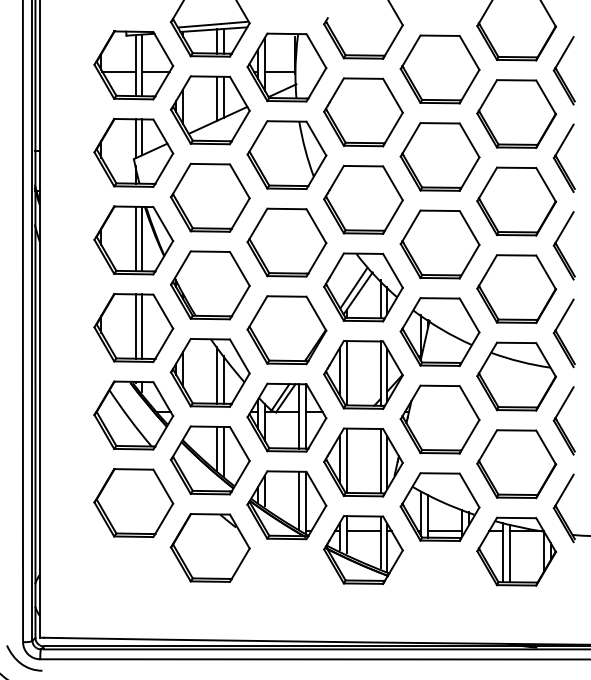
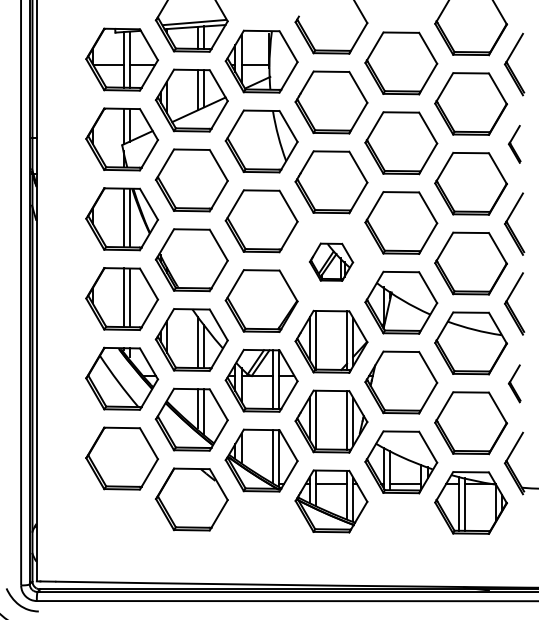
part: (564, 158) -> (514, 144), size x0.6
part: (363, 287) -> (331, 262), size x0.6
part: (564, 420) -> (514, 383), size x0.6

